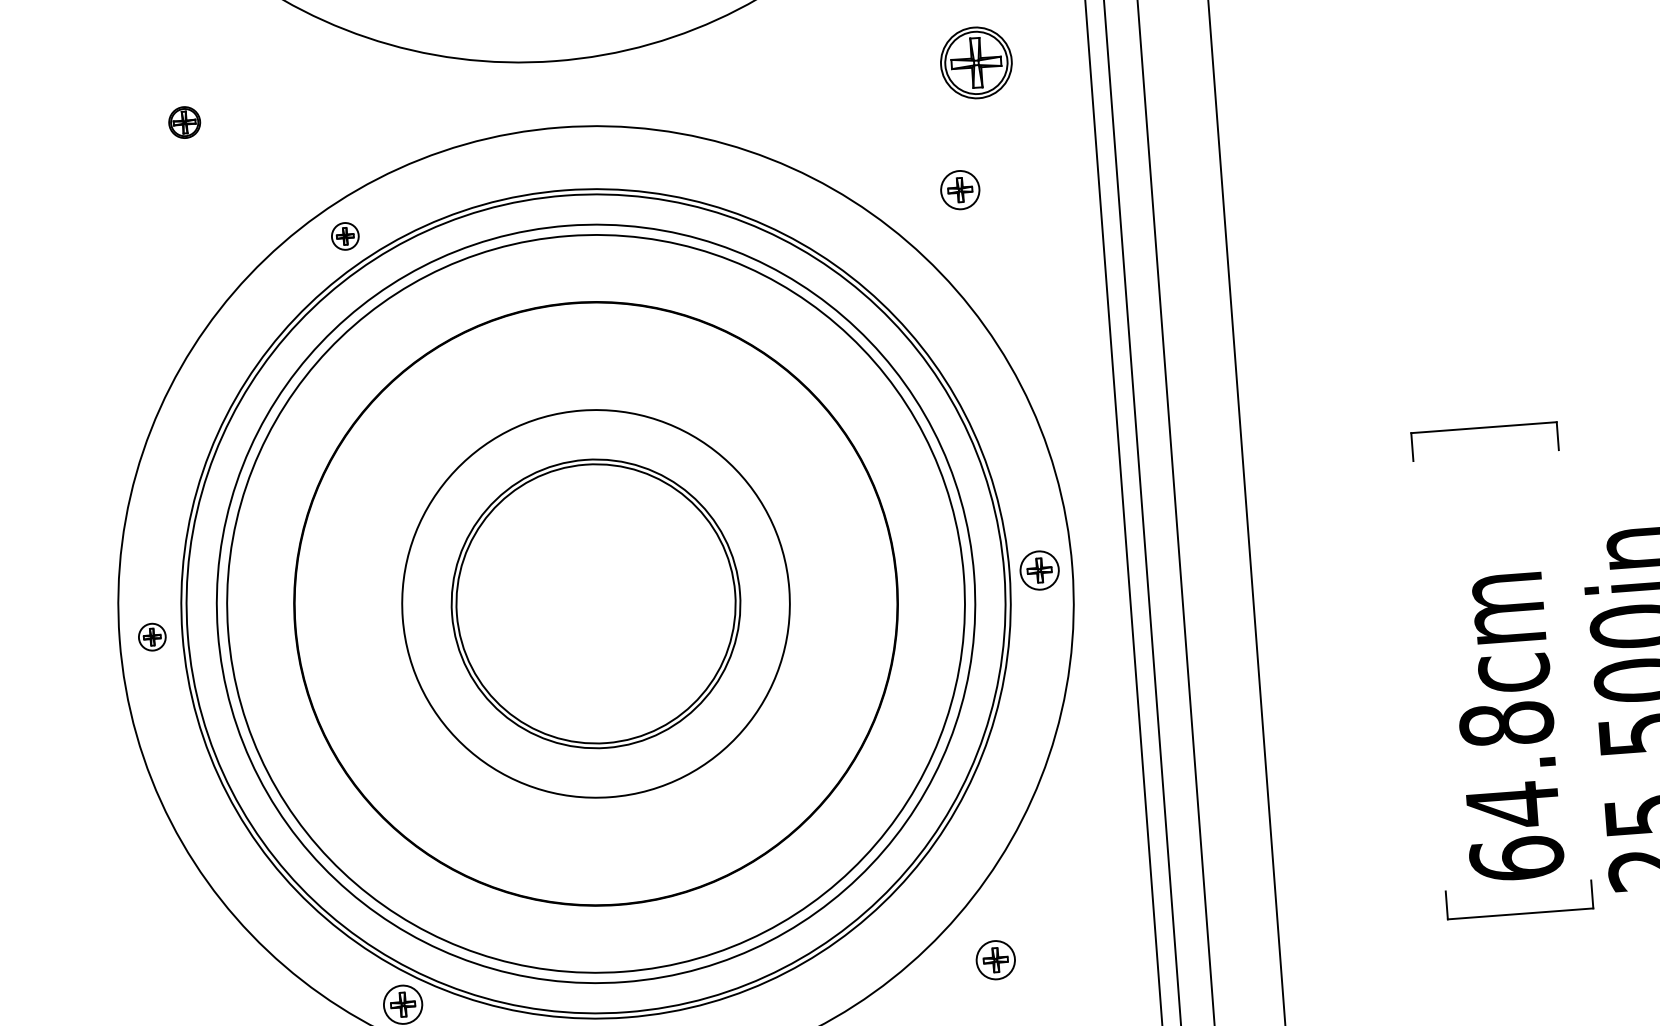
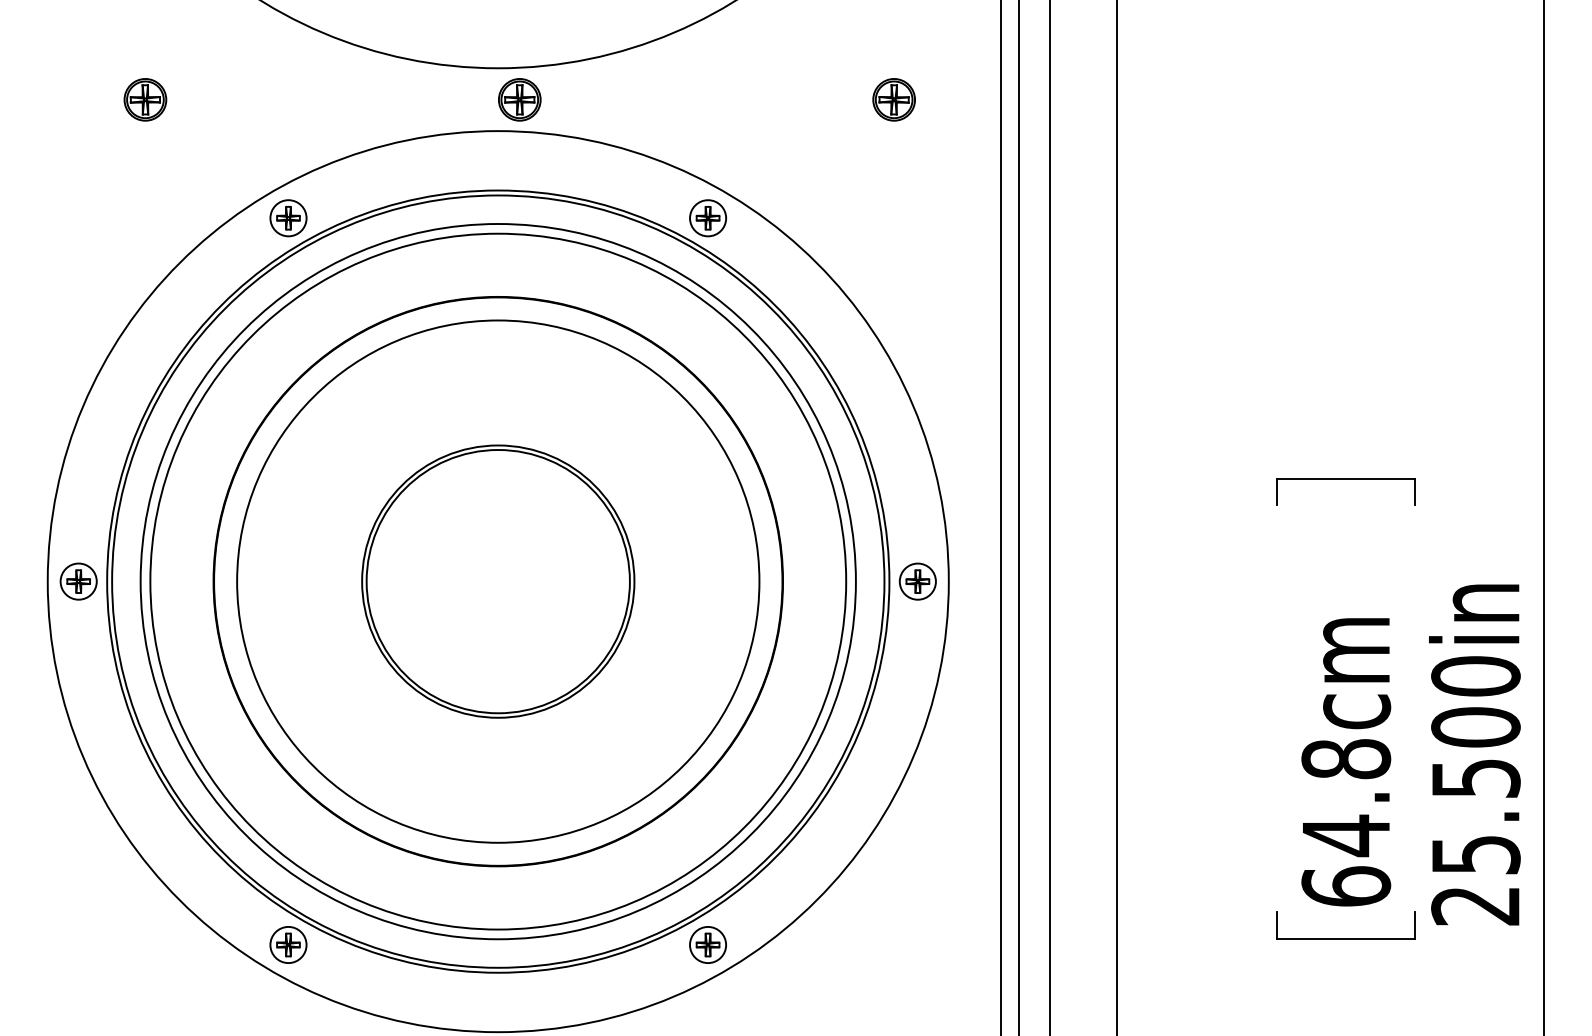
part: (975, 62) -> (893, 99), size x0.62
part: (580, 92) -> (519, 99), added
part: (184, 122) -> (145, 99), size x1.43
part: (959, 190) -> (707, 218), moved
part: (345, 236) -> (288, 218), size x1.43
circle: (596, 603) -> (498, 581), size x1.43
part: (152, 637) -> (78, 581), size x1.43
part: (995, 959) -> (707, 944), moved

